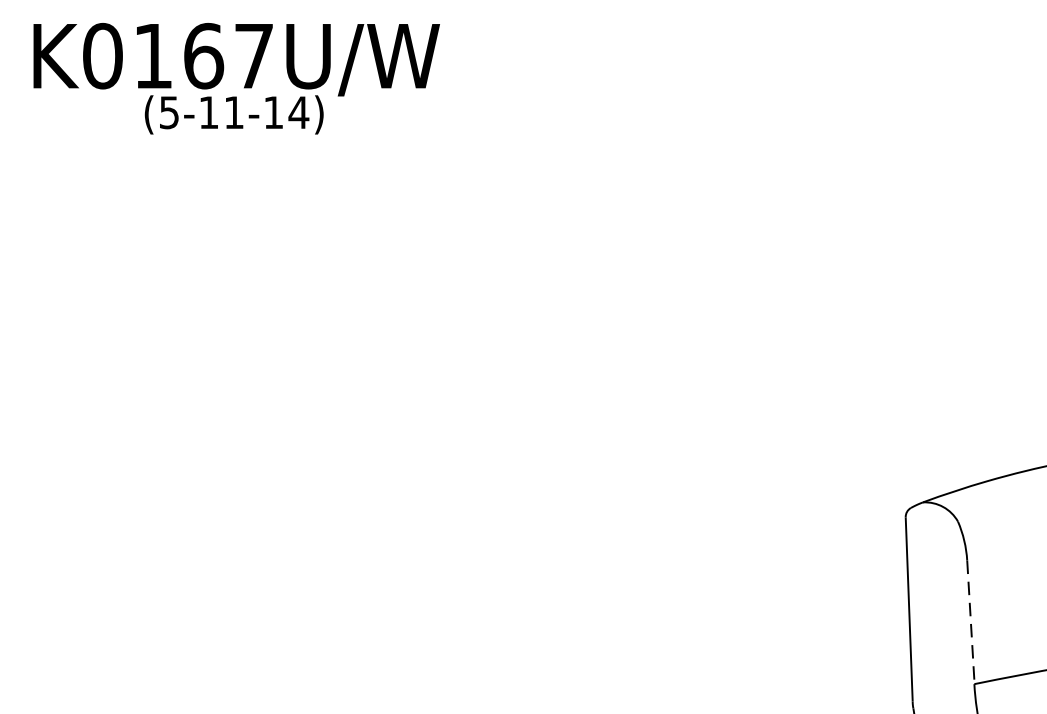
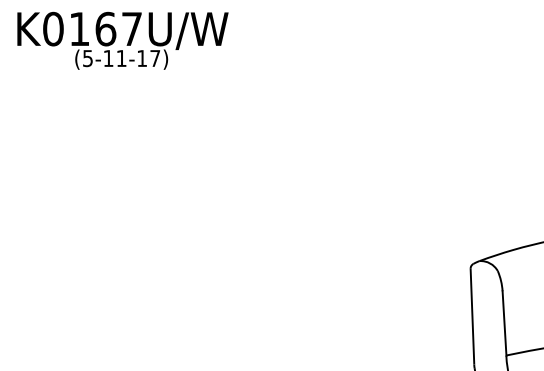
text: (297, 112) -> (154, 58), (5-11-14) -> (5-11-17)
line: (970, 622) -> (504, 323), dashed -> solid

